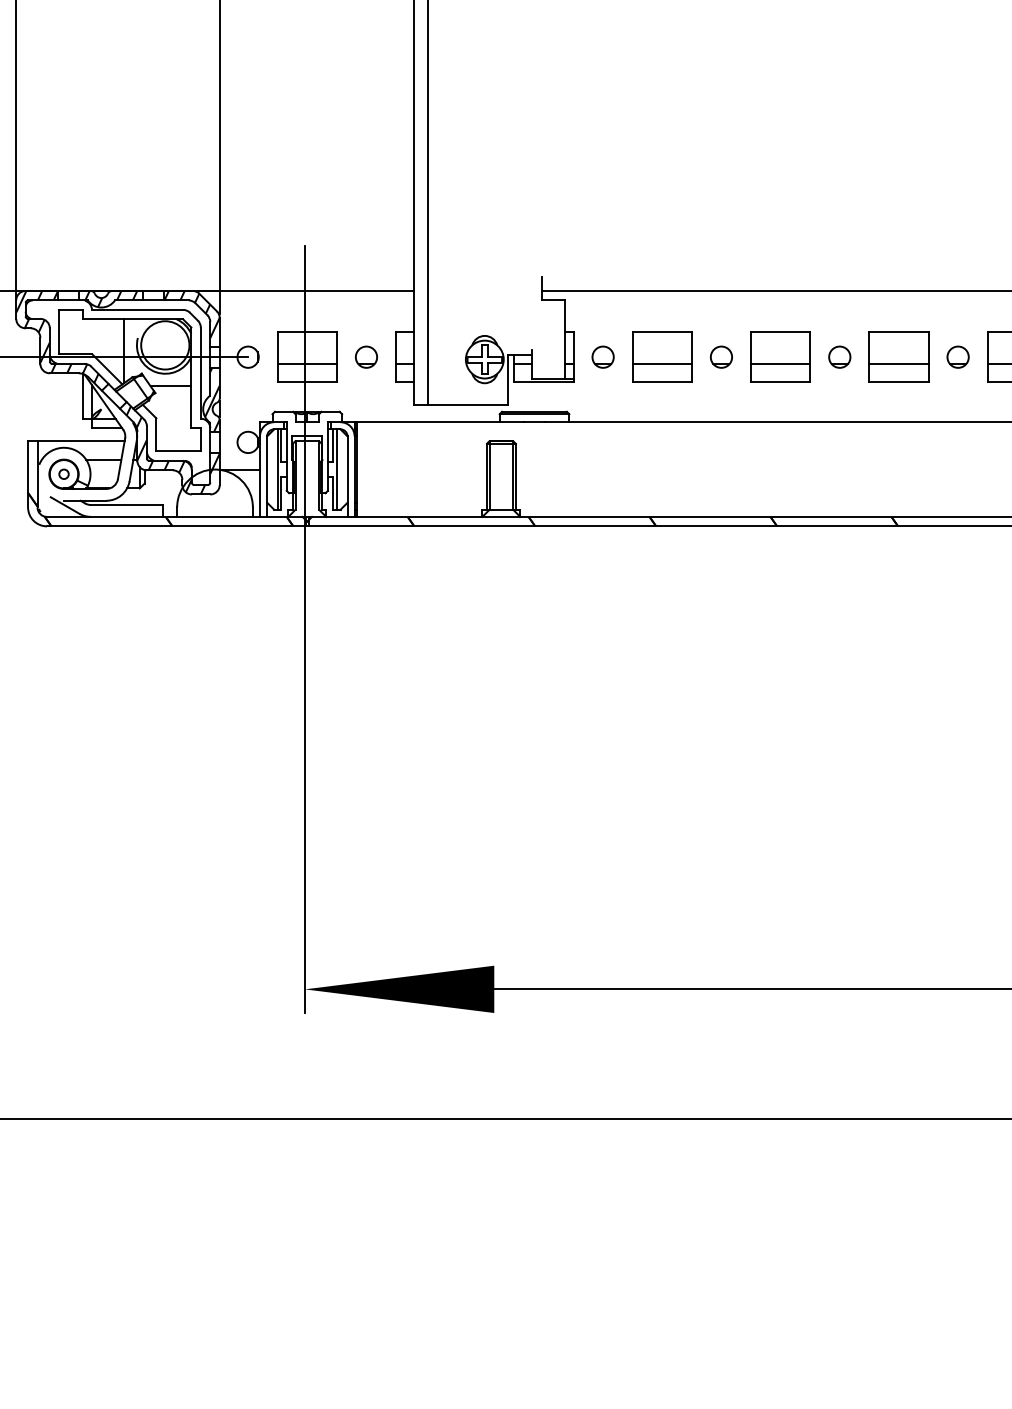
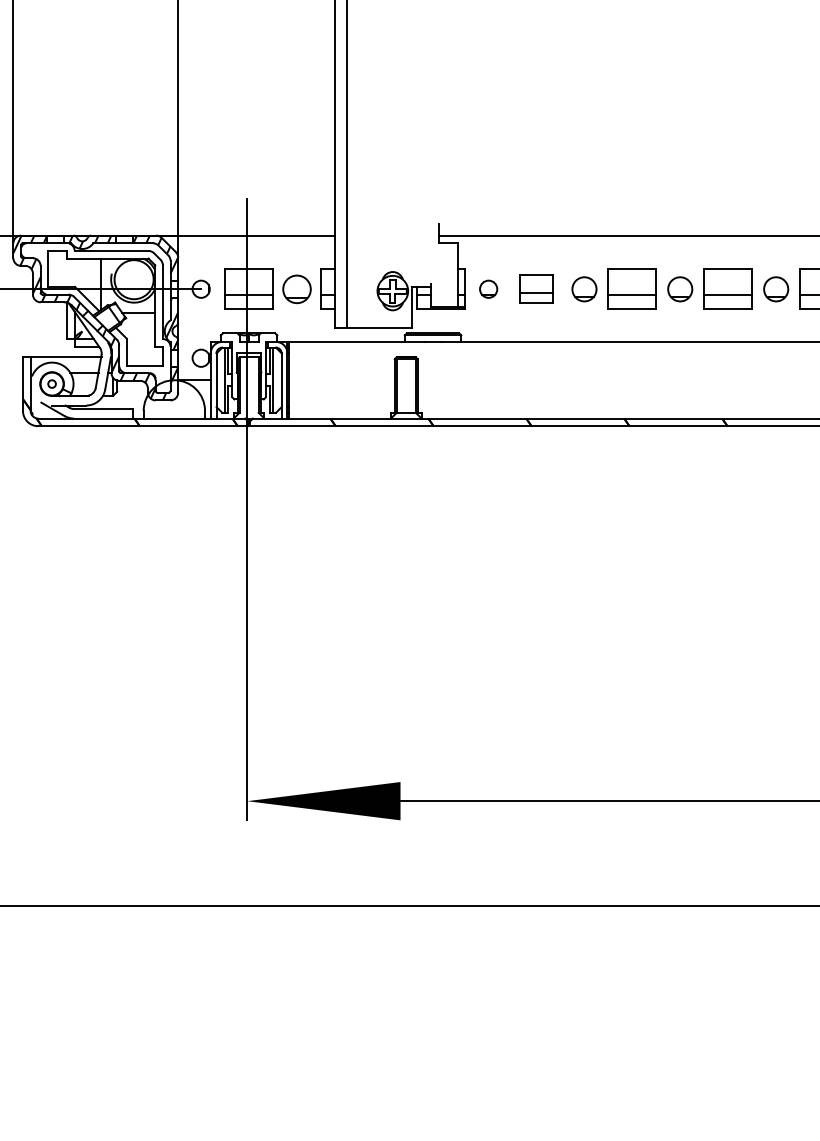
part: (366, 356) -> (297, 288), size x1.6
part: (662, 356) -> (536, 288), size x0.7
part: (721, 356) -> (584, 288), size x1.4
part: (839, 356) -> (680, 288), size x1.4
part: (957, 356) -> (775, 288), size x1.4

